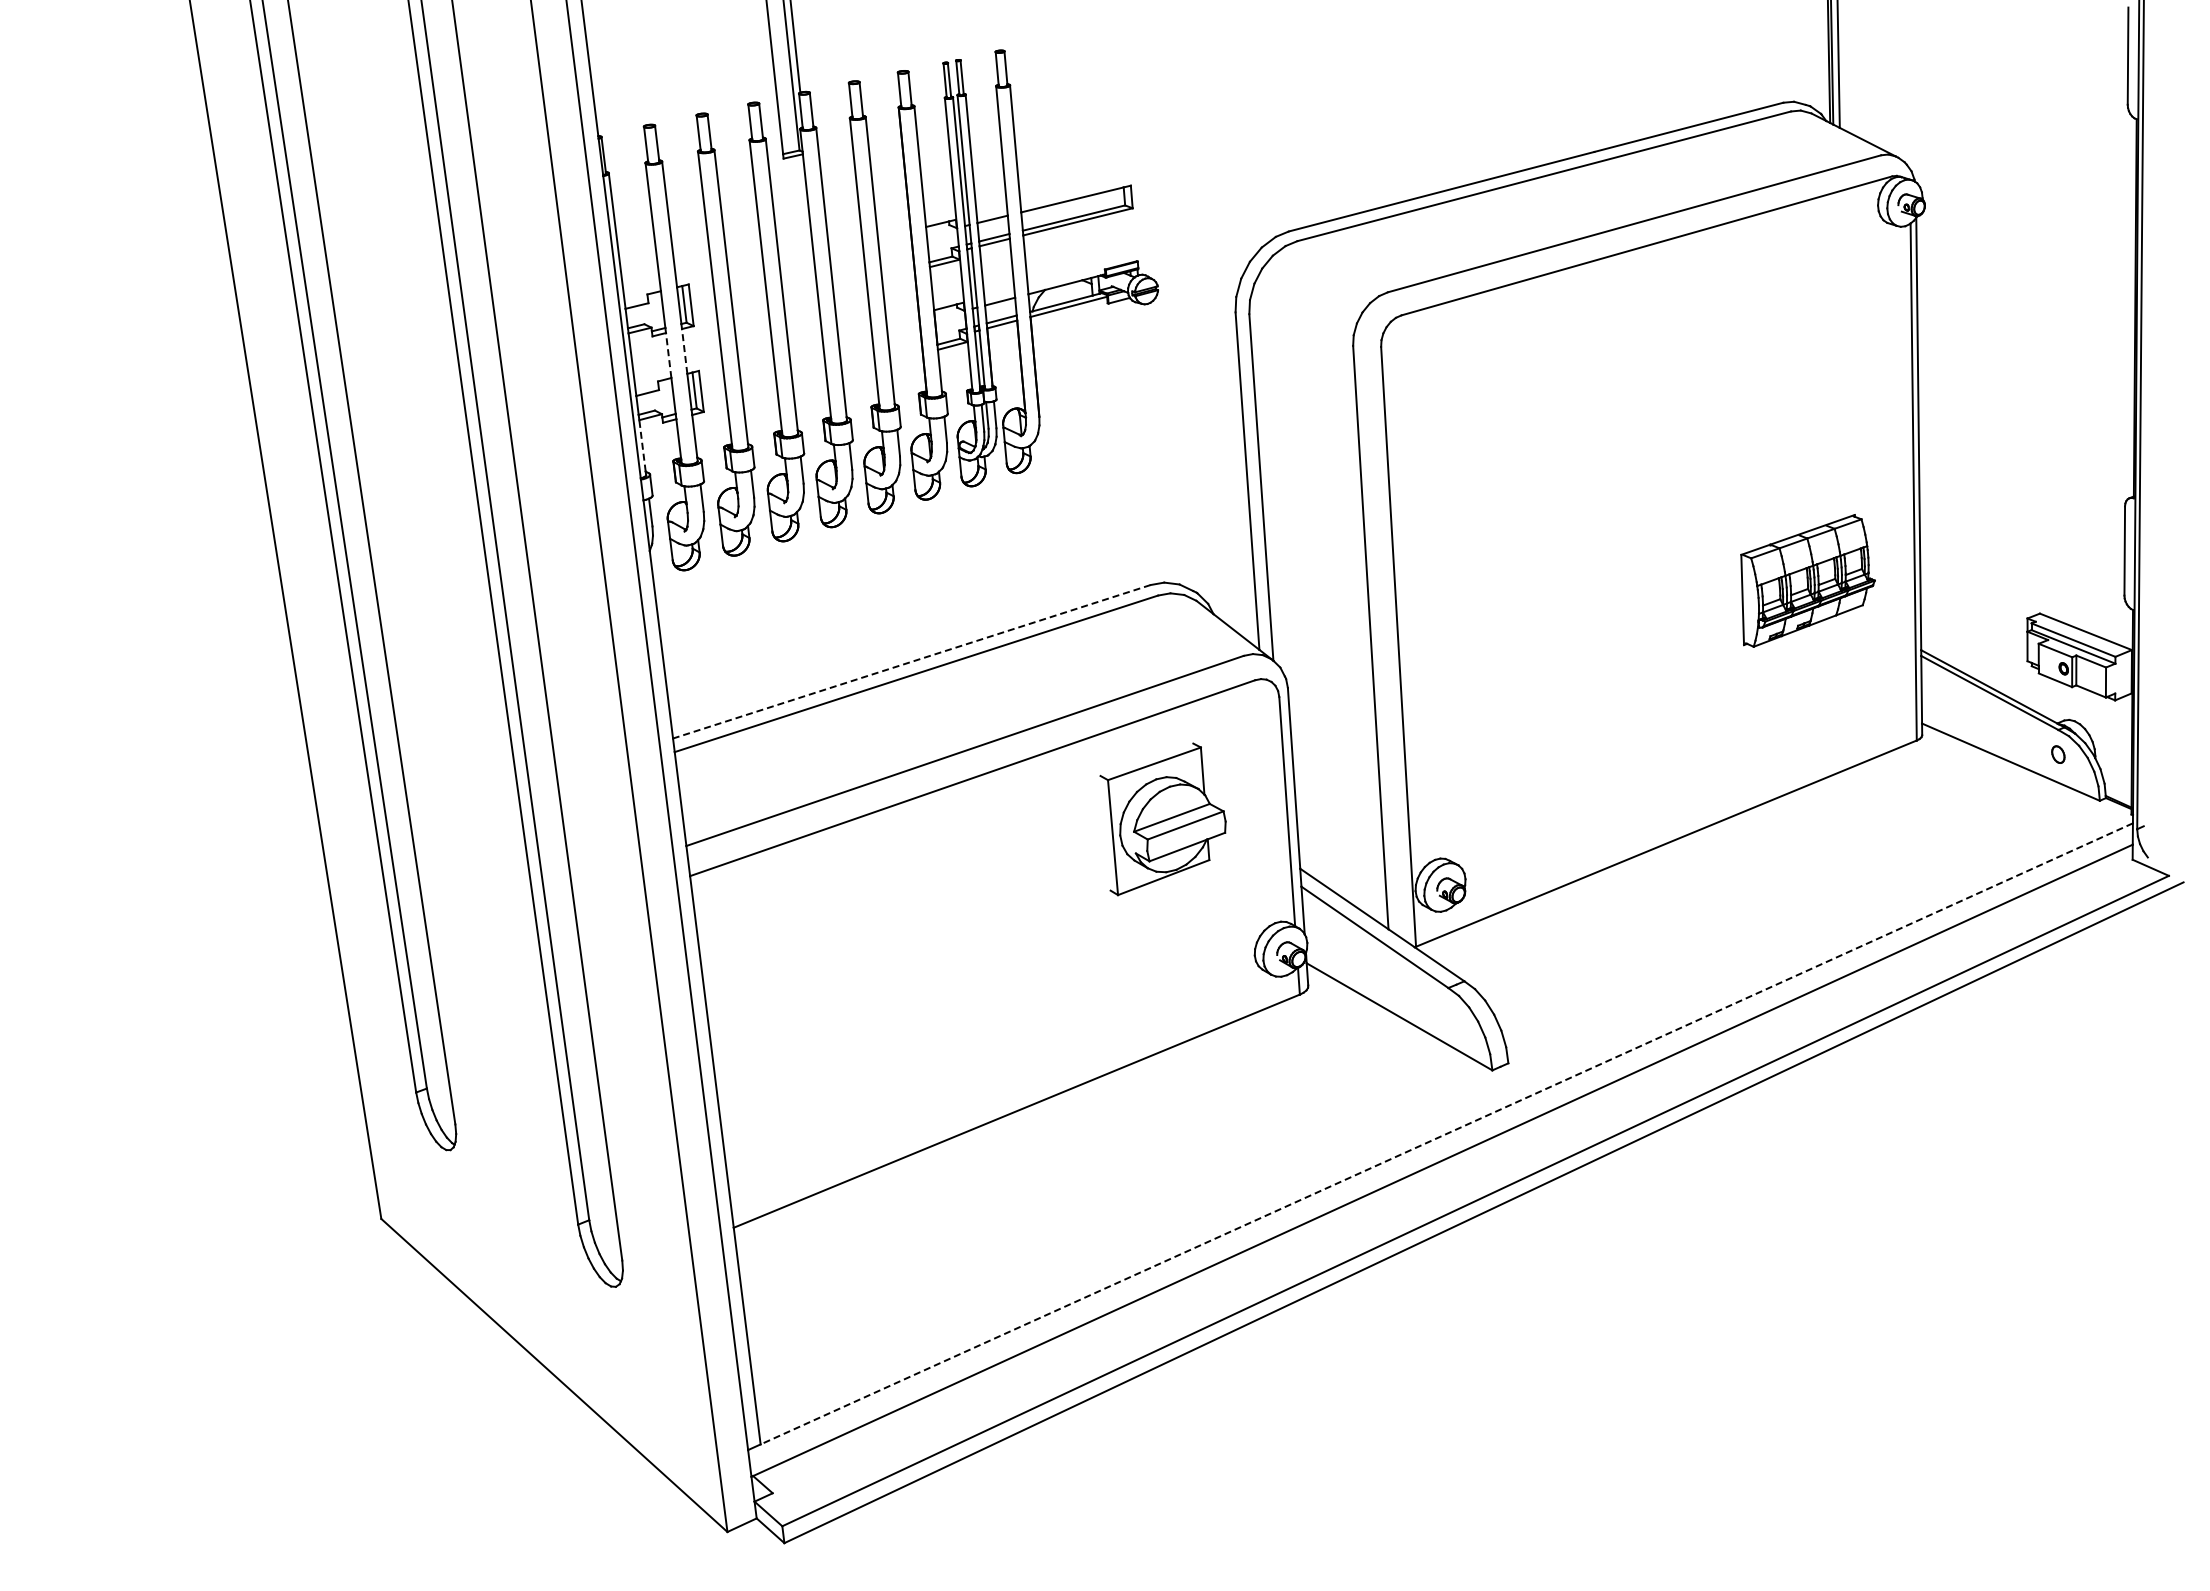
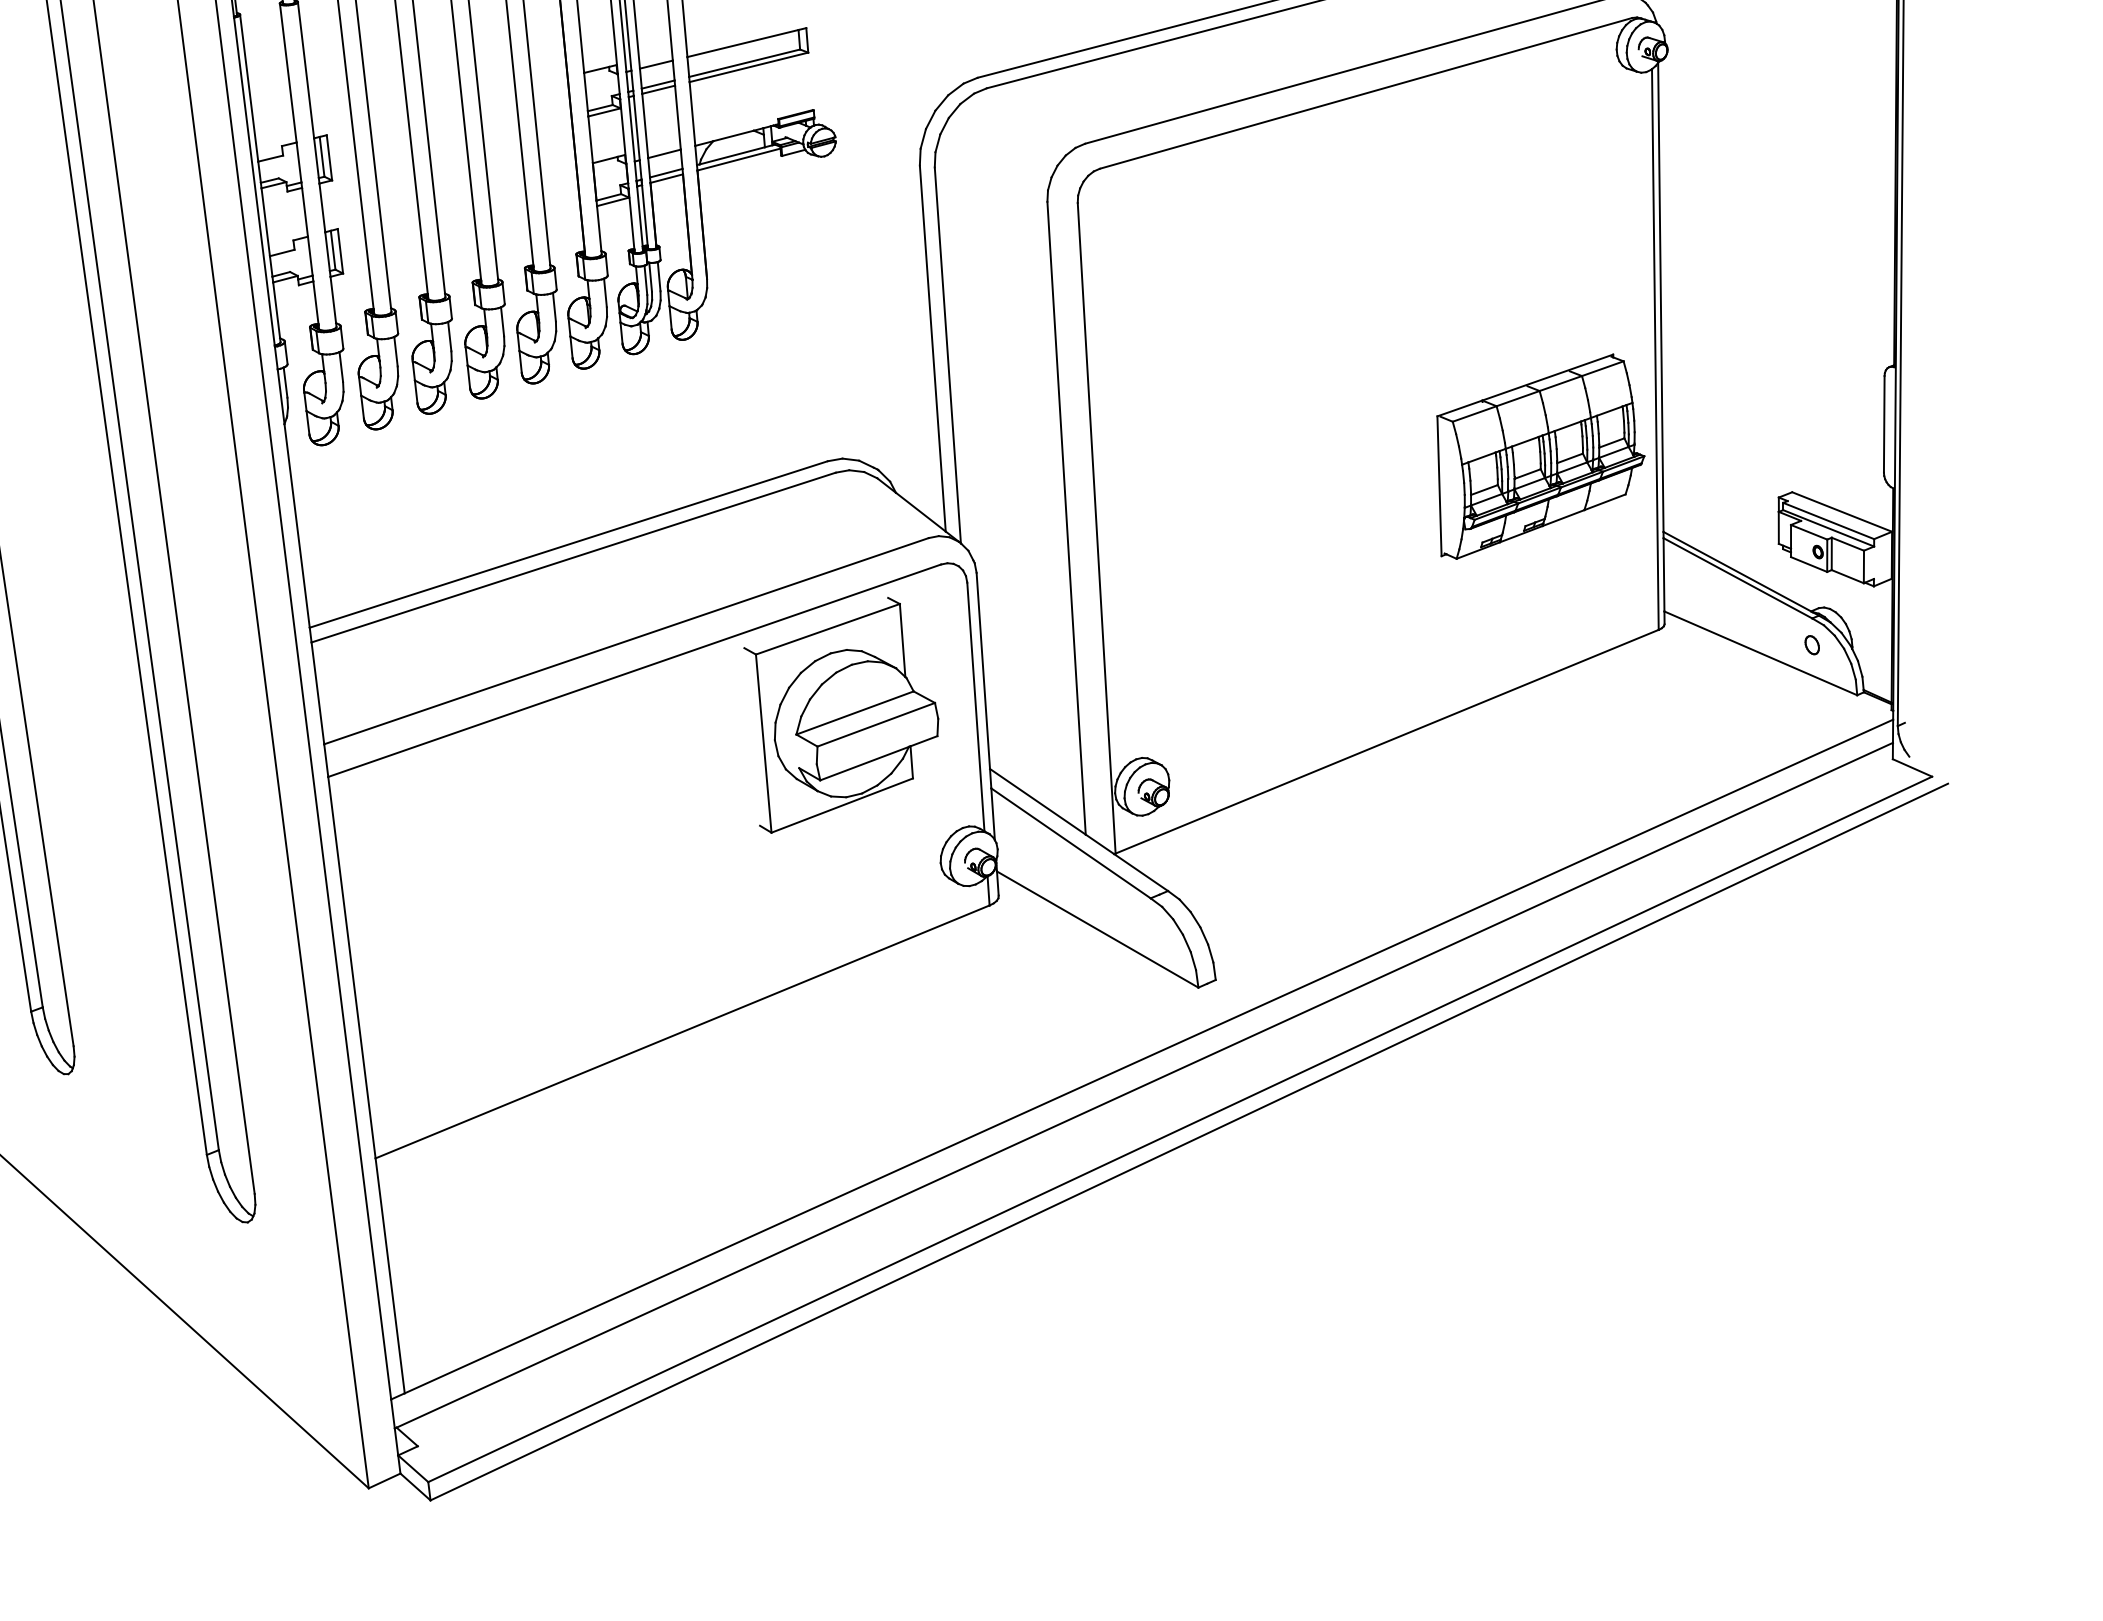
line: (684, 351) -> (322, 207), dashed -> solid
line: (668, 355) -> (304, 212), dashed -> solid
line: (642, 445) -> (276, 309), dashed -> solid
part: (1807, 580) -> (1540, 456), size x1.43
line: (911, 661) -> (568, 544), dashed -> solid
part: (1162, 819) -> (840, 715), size x1.43
line: (1446, 1134) -> (1148, 1057), dashed -> solid

